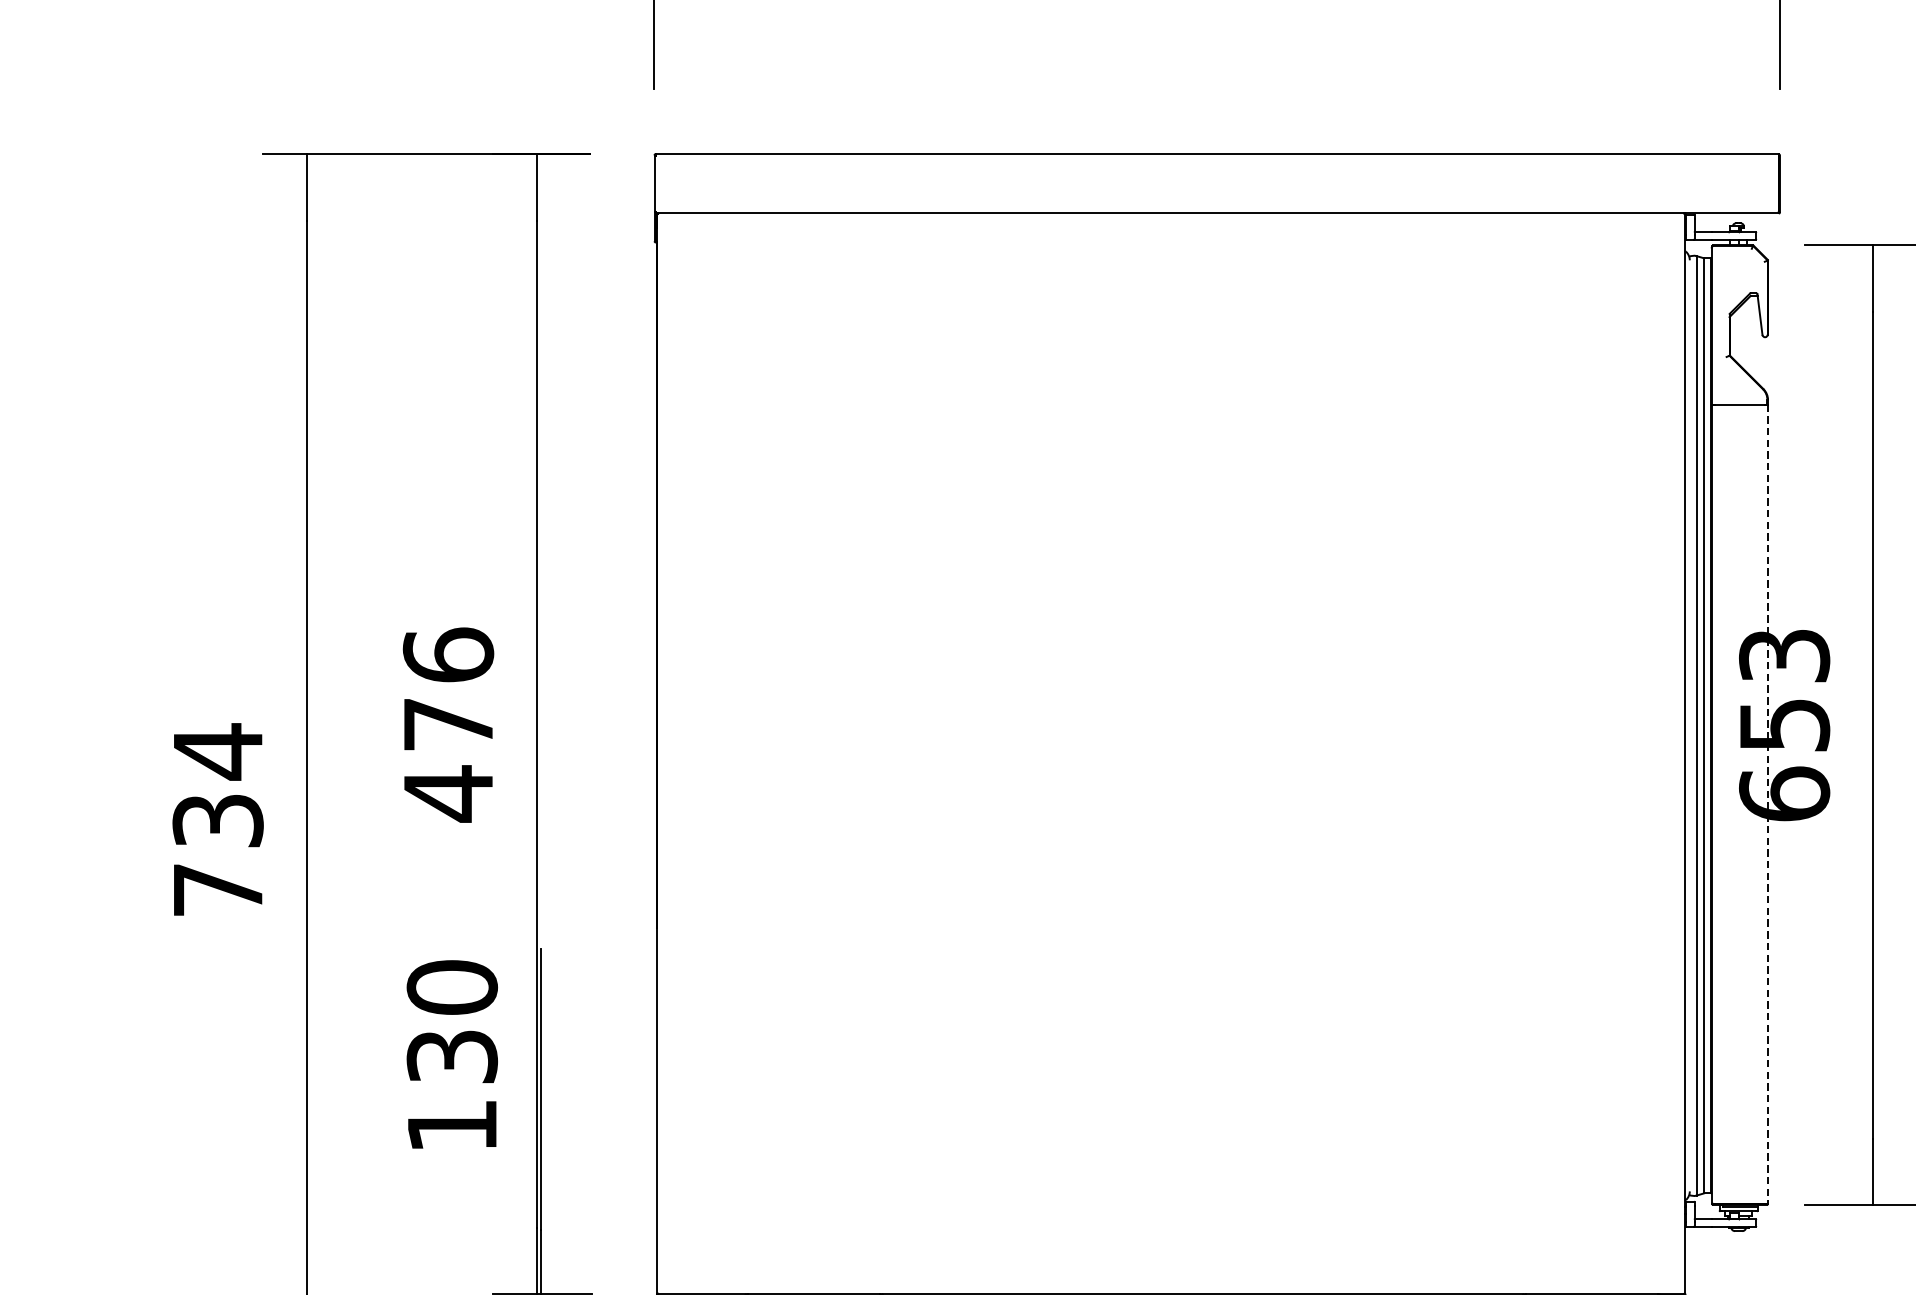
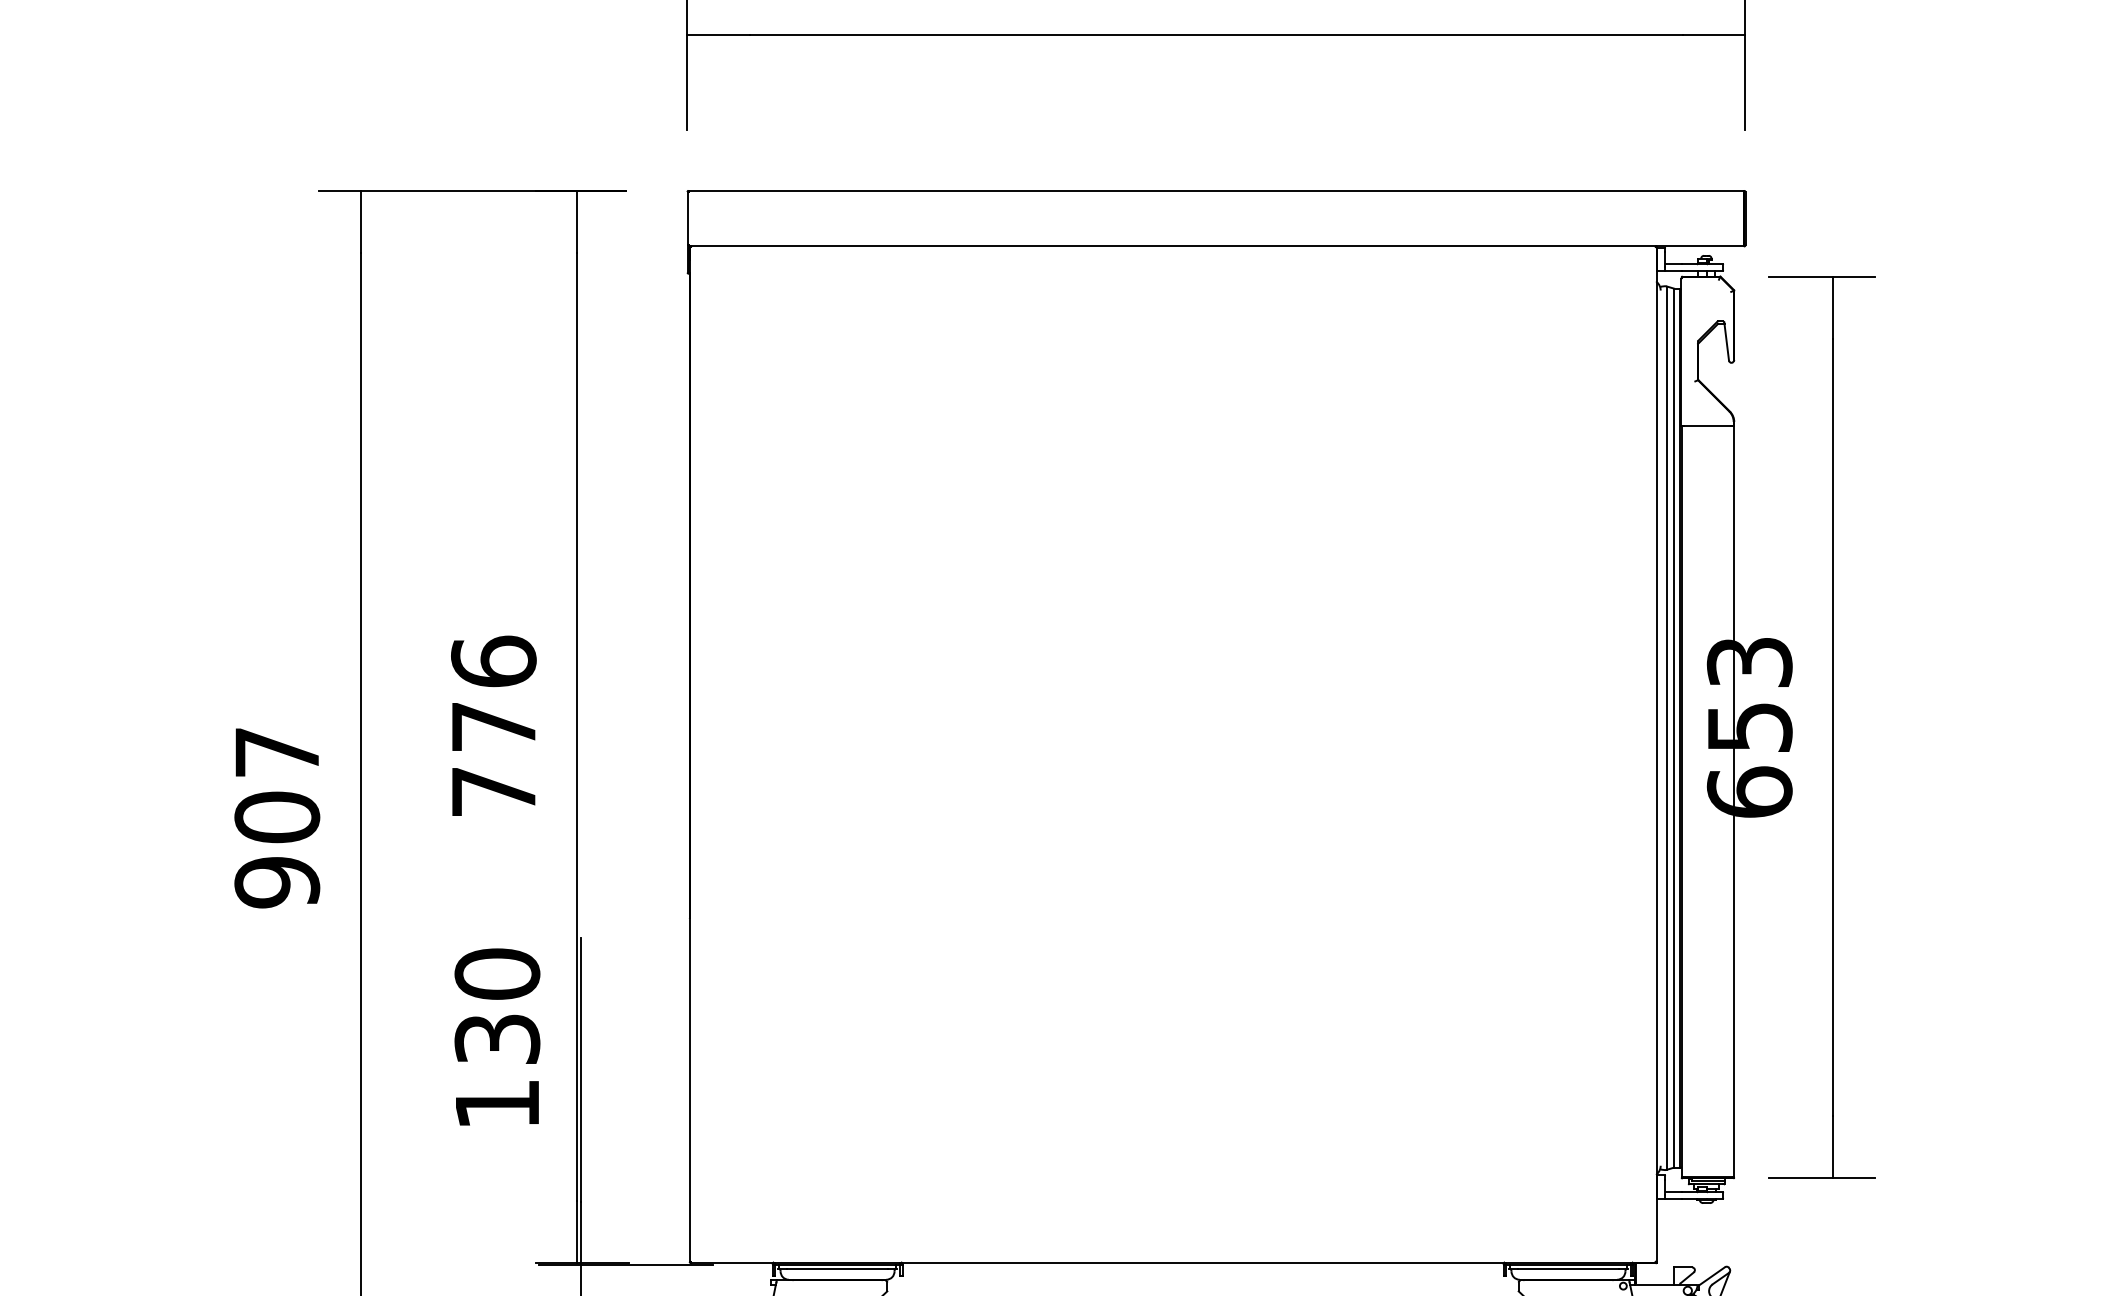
text: (448, 794) -> (493, 792), 476 -> 776
line: (1768, 803) -> (1734, 801), dashed -> solid
text: (218, 819) -> (277, 816), 734 -> 907

